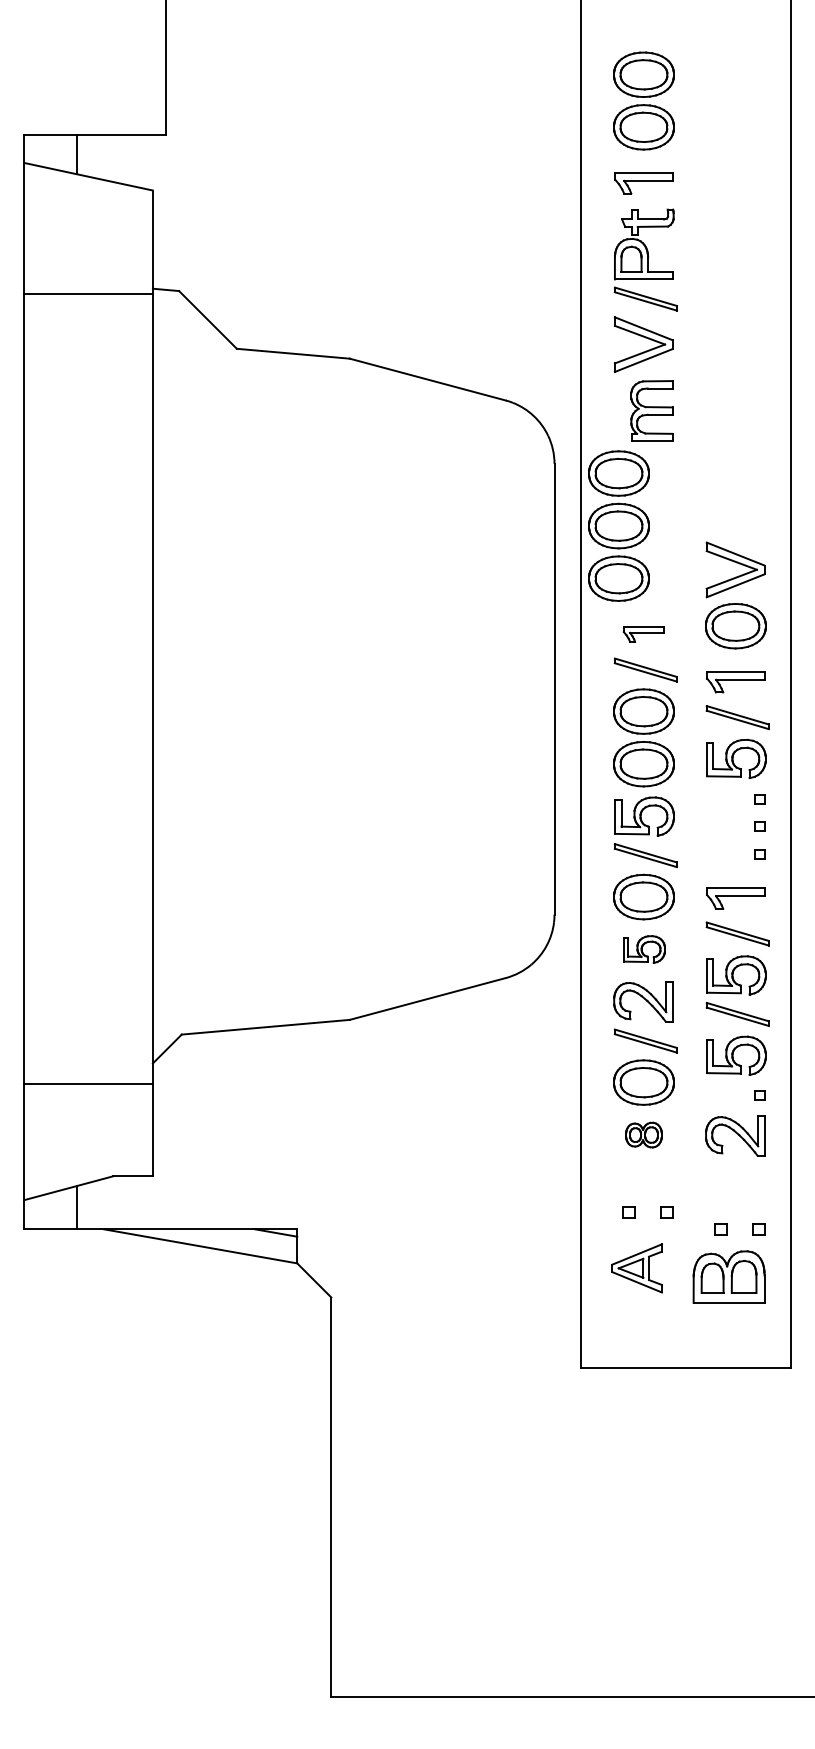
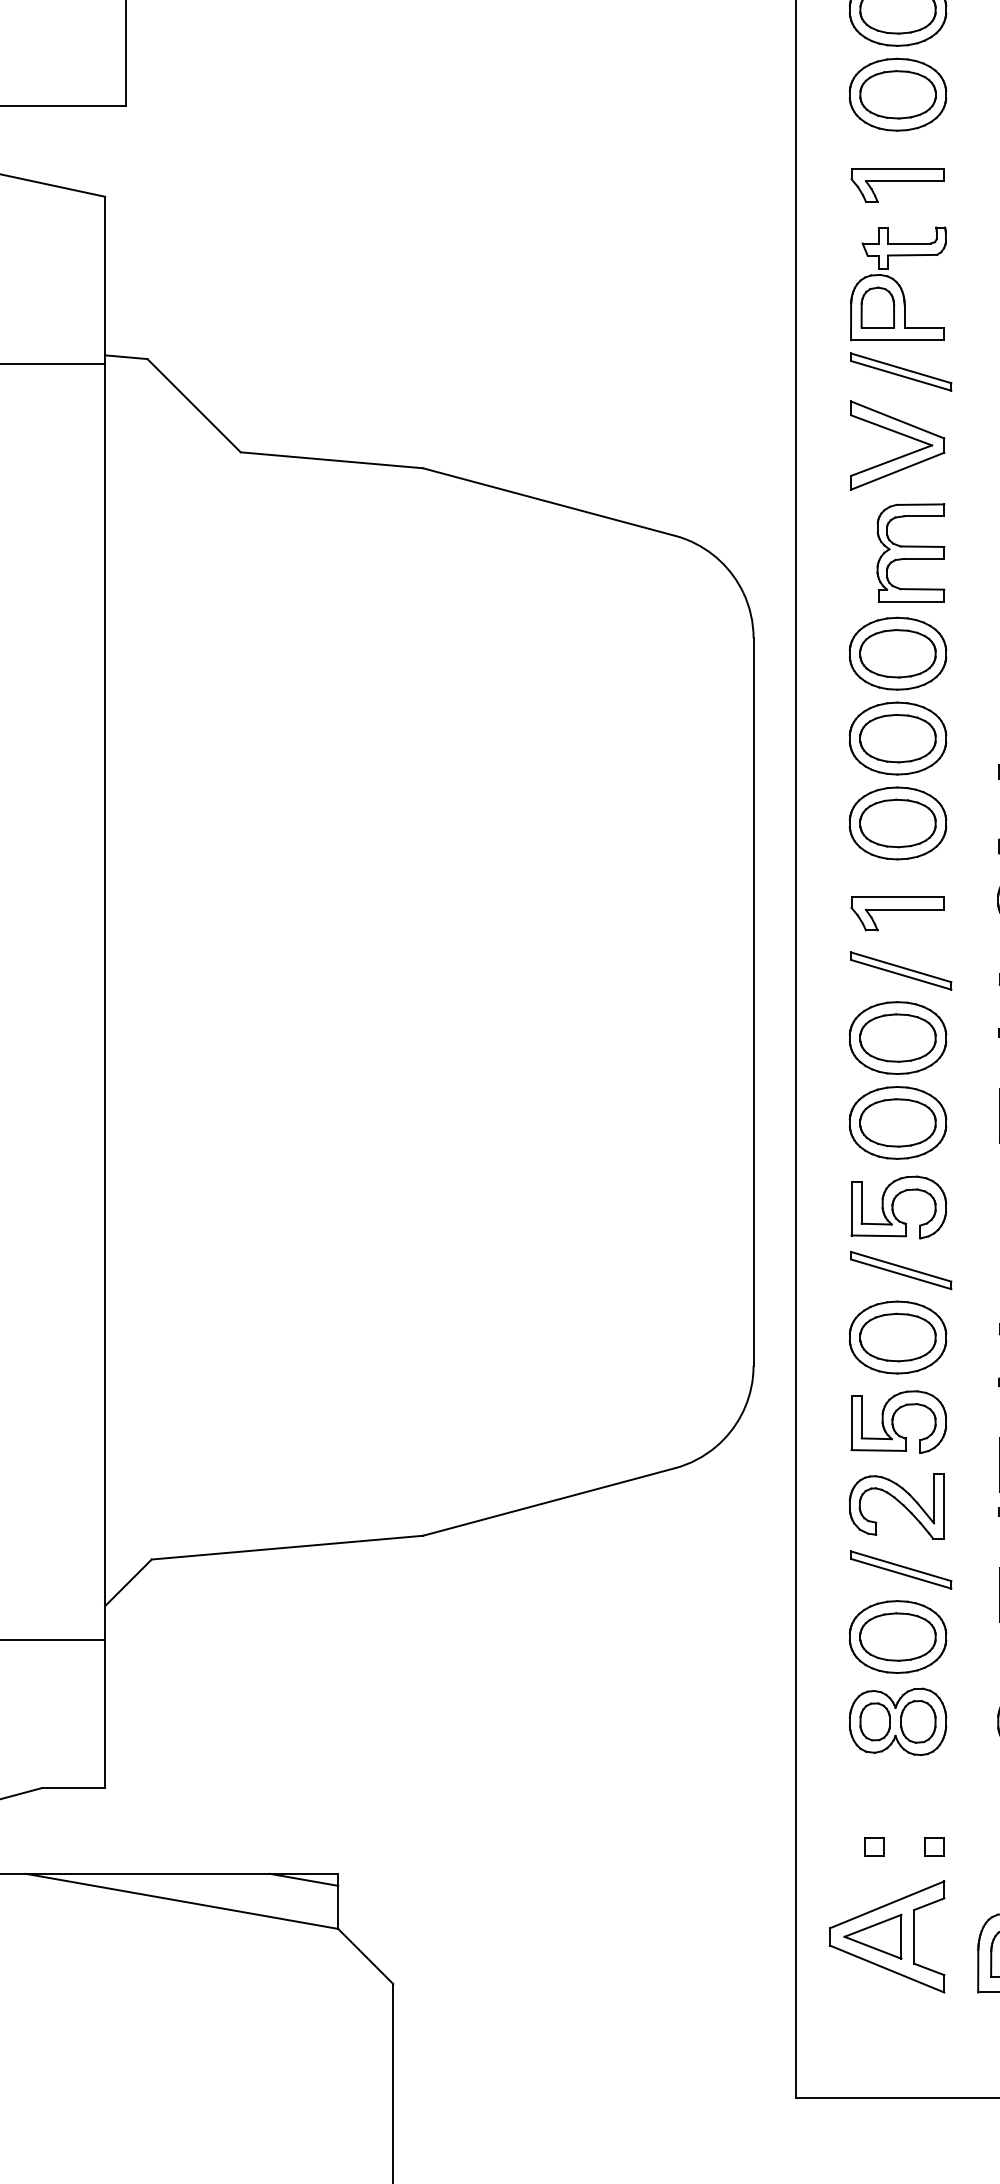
part: (618, 525) -> (897, 737), moved
part: (643, 634) -> (897, 913), size x1.43
part: (644, 949) -> (898, 1422), size x1.43
part: (643, 1134) -> (897, 1720), size x1.67
part: (636, 1268) -> (885, 1937), size x1.43

